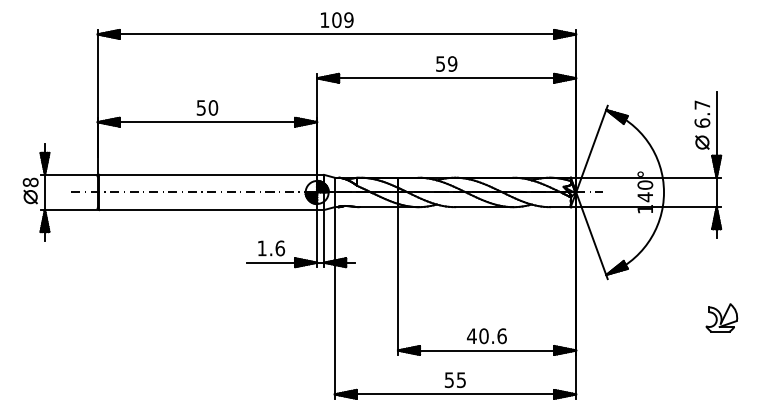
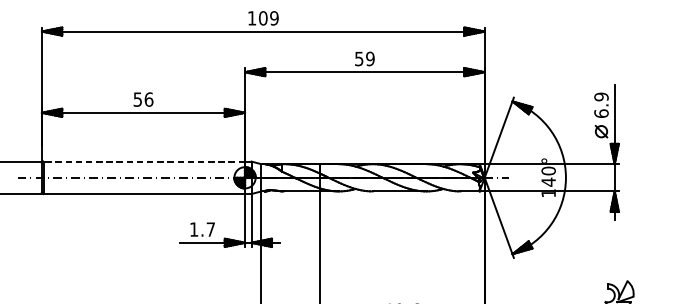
text: (702, 104) -> (601, 96), 6.7 -> 6.9
text: (213, 107) -> (149, 99), 50 -> 56
line: (208, 174) -> (144, 161), solid -> dashed
text: (280, 248) -> (211, 229), 1.6 -> 1.7

